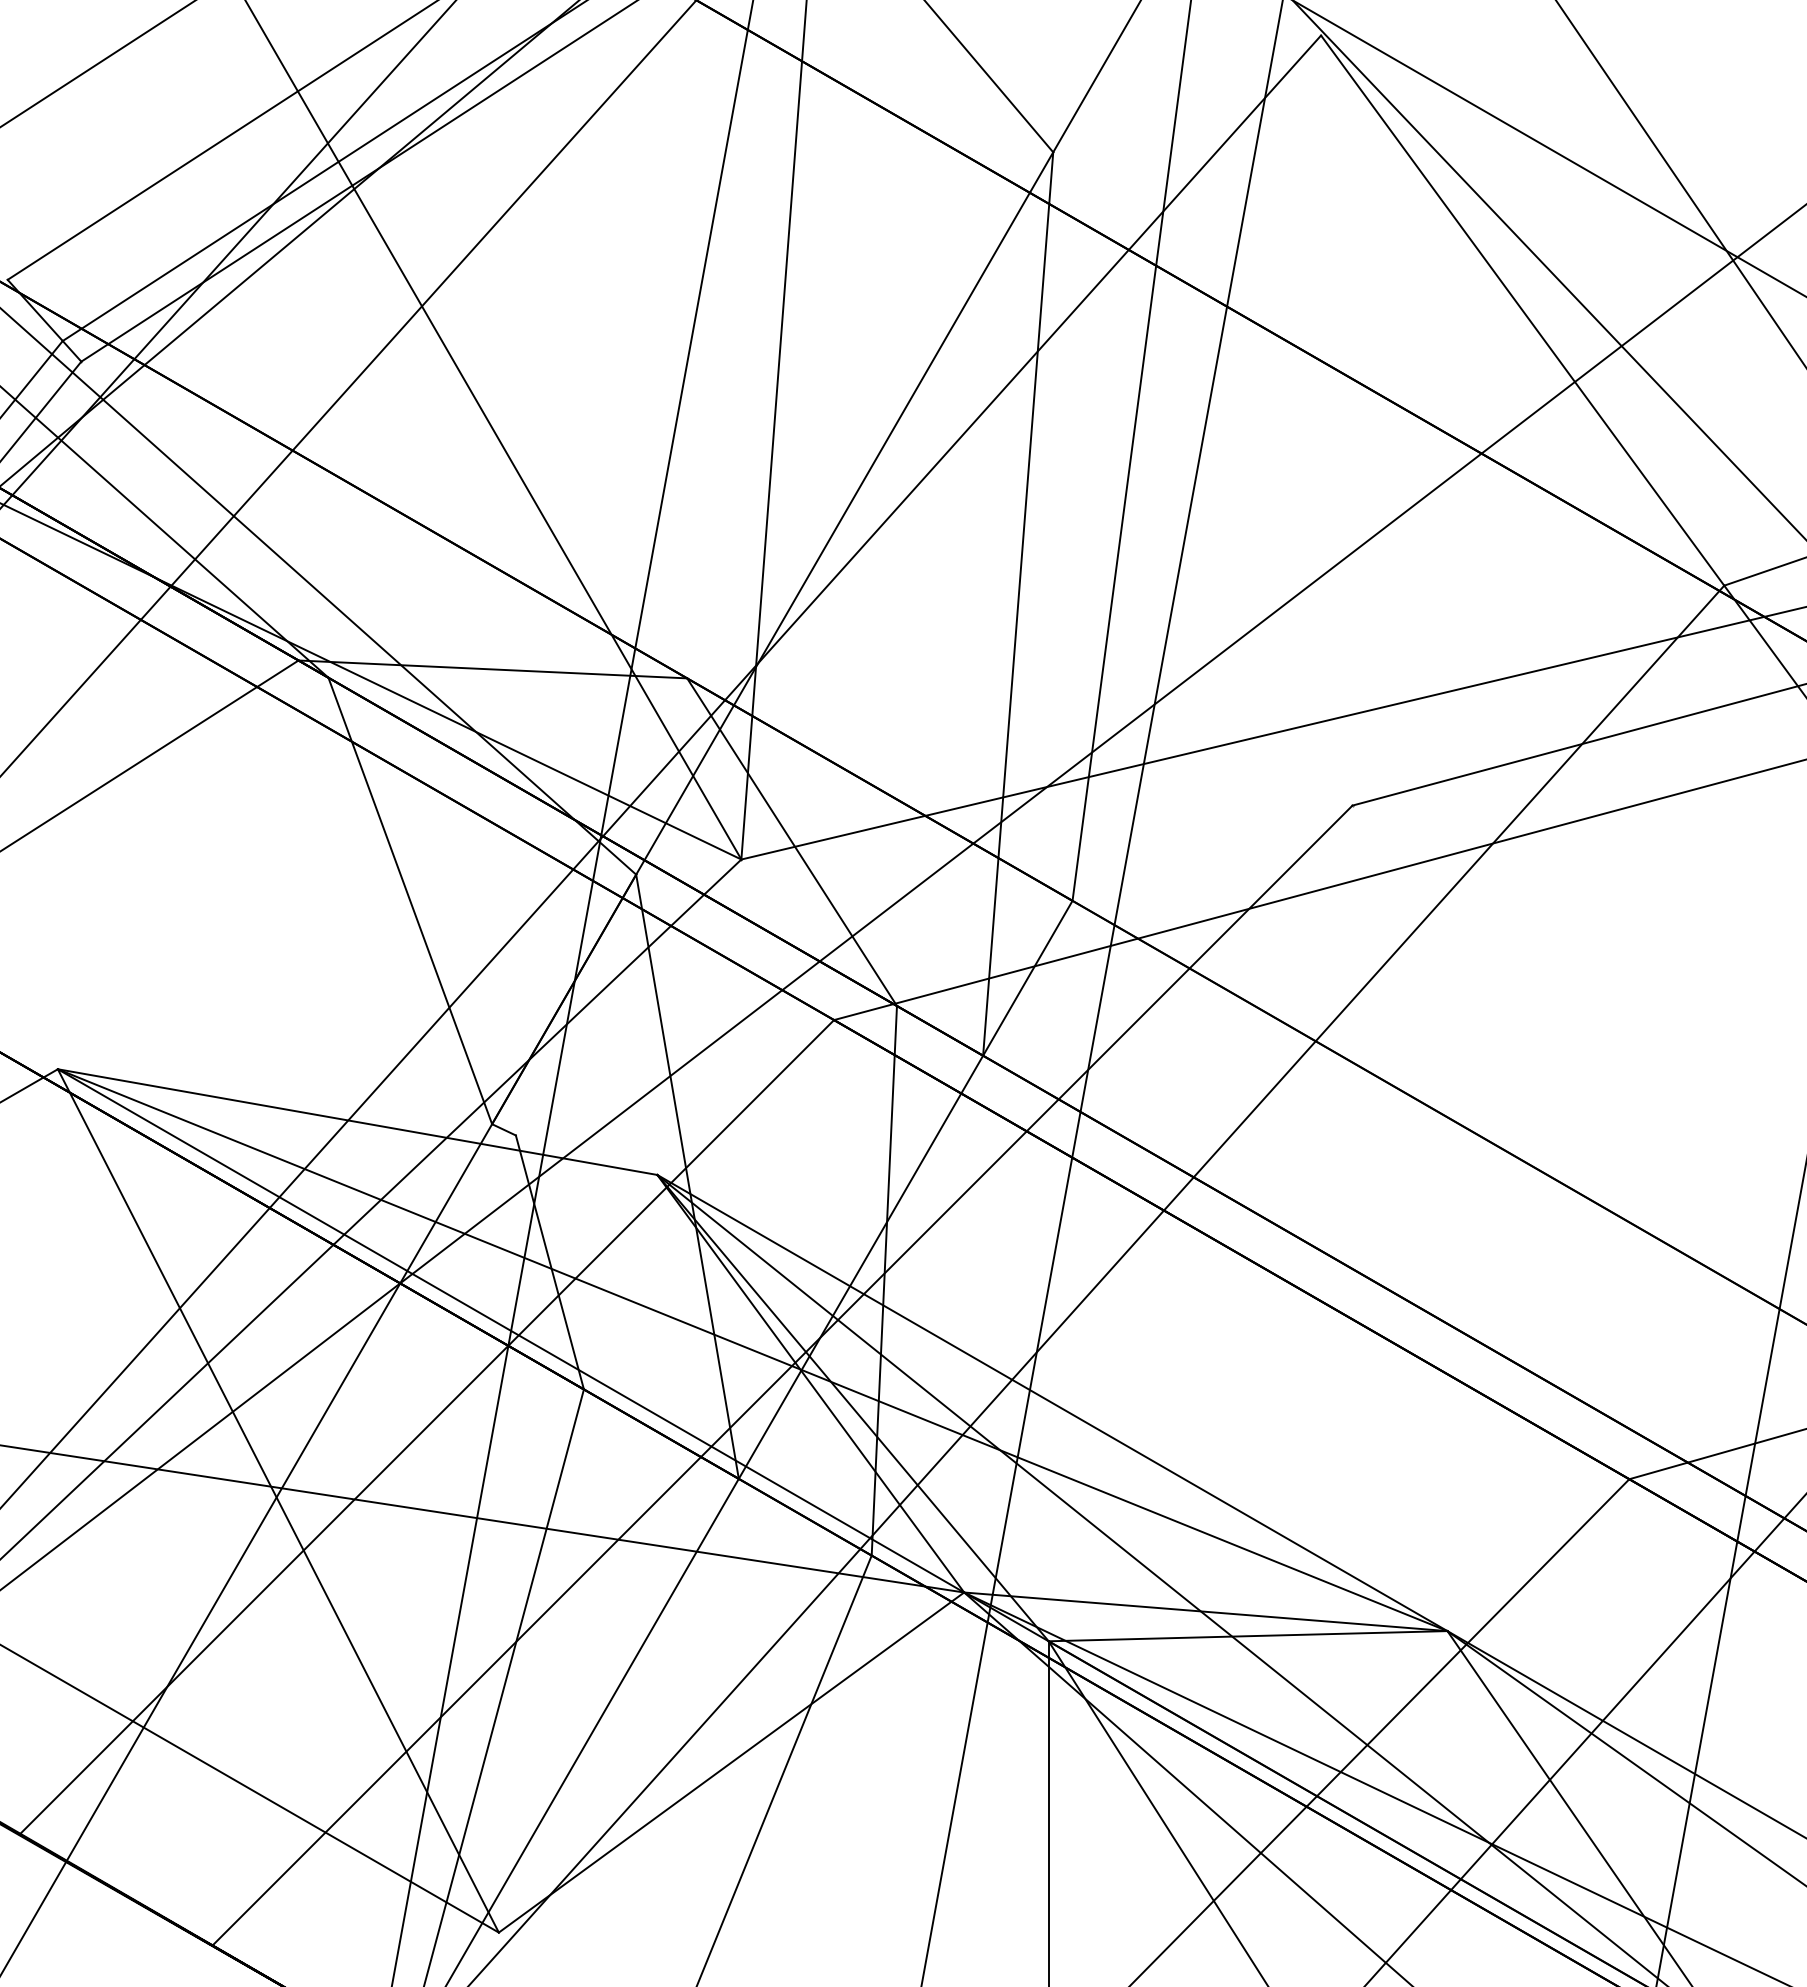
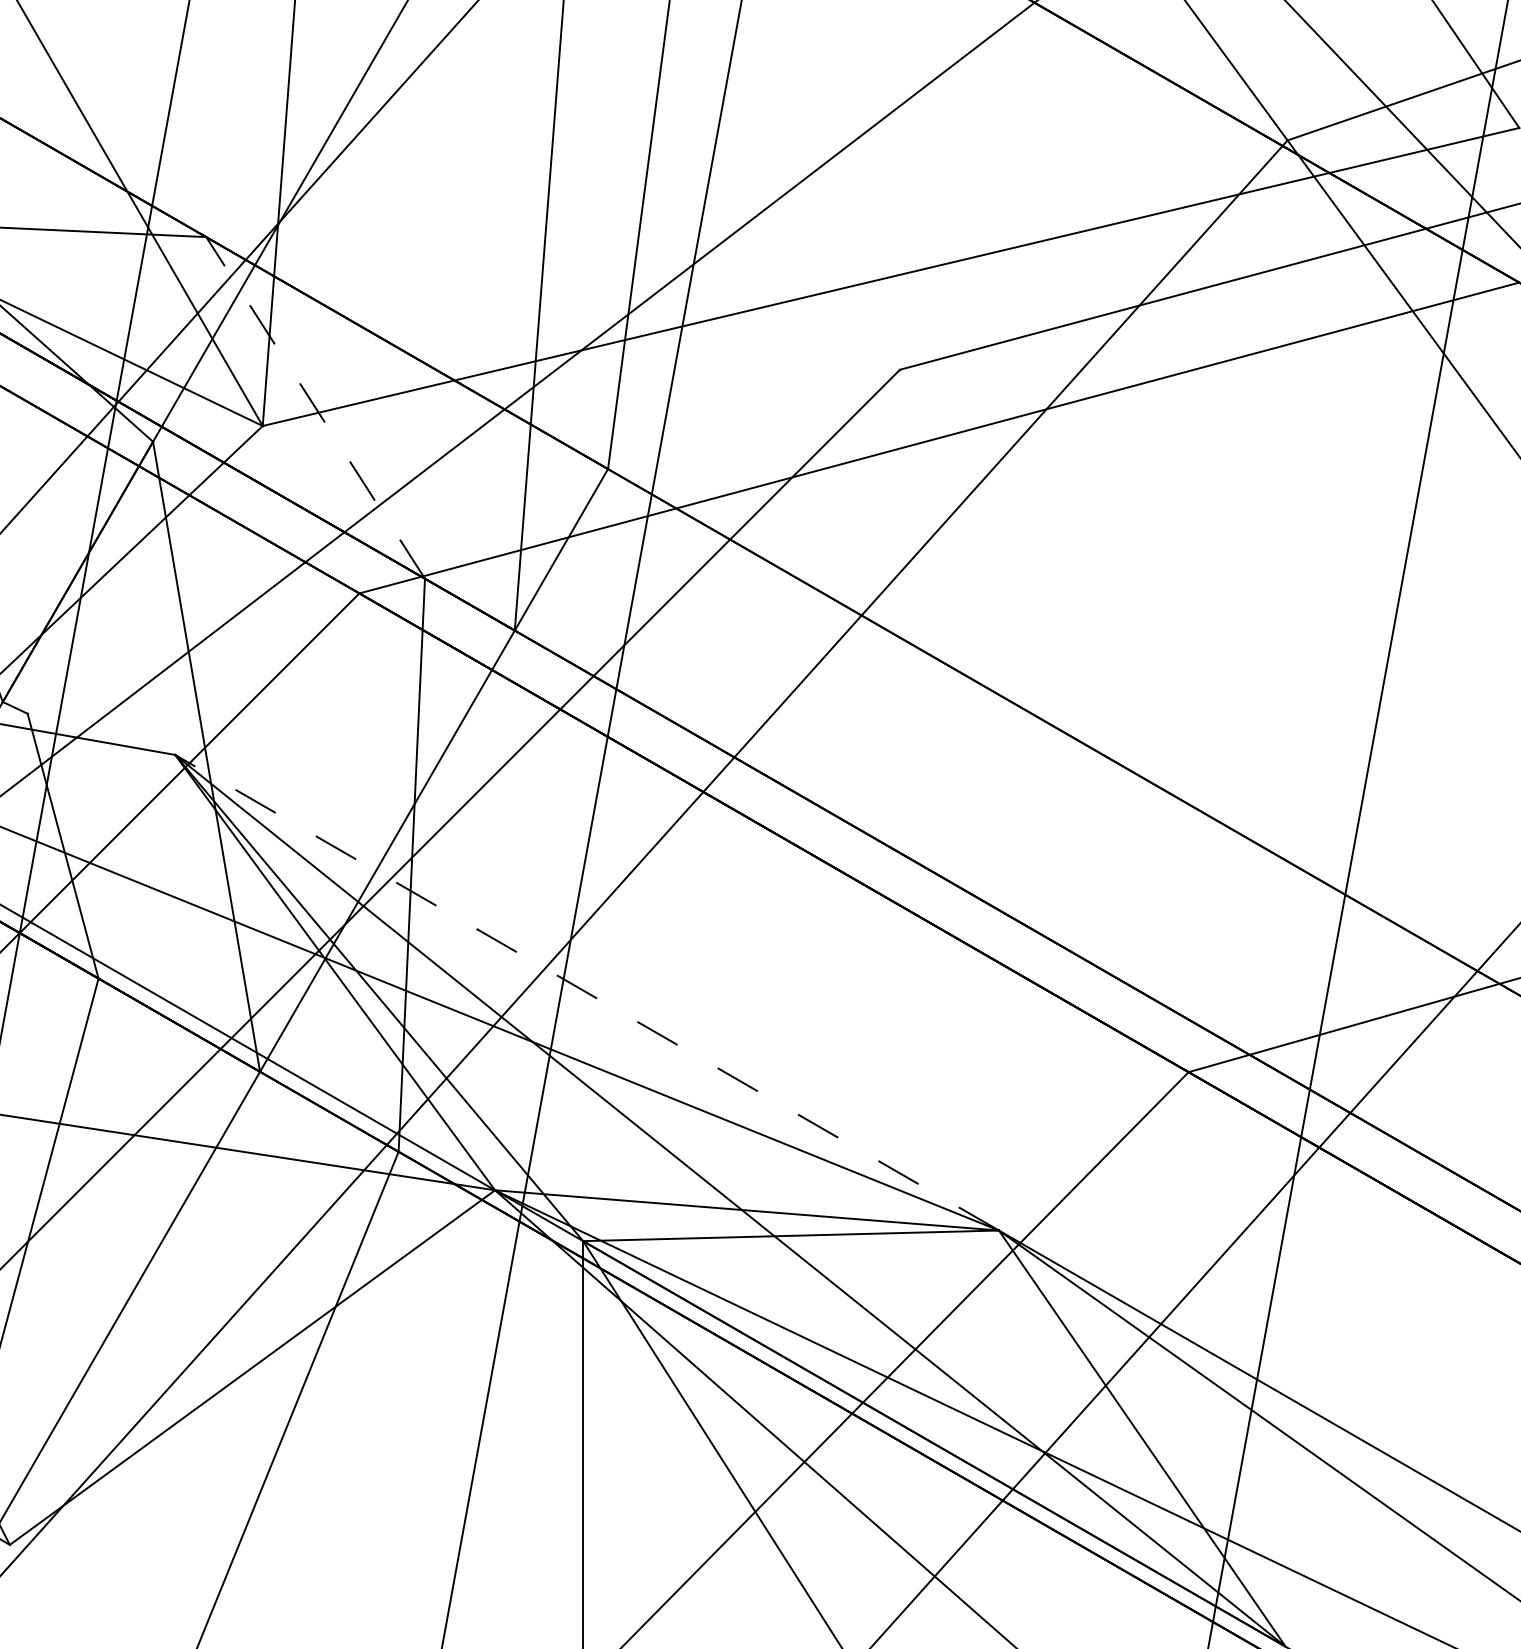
line: (792, 842) -> (316, 408), solid -> dashed
line: (1051, 1402) -> (586, 992), solid -> dashed

